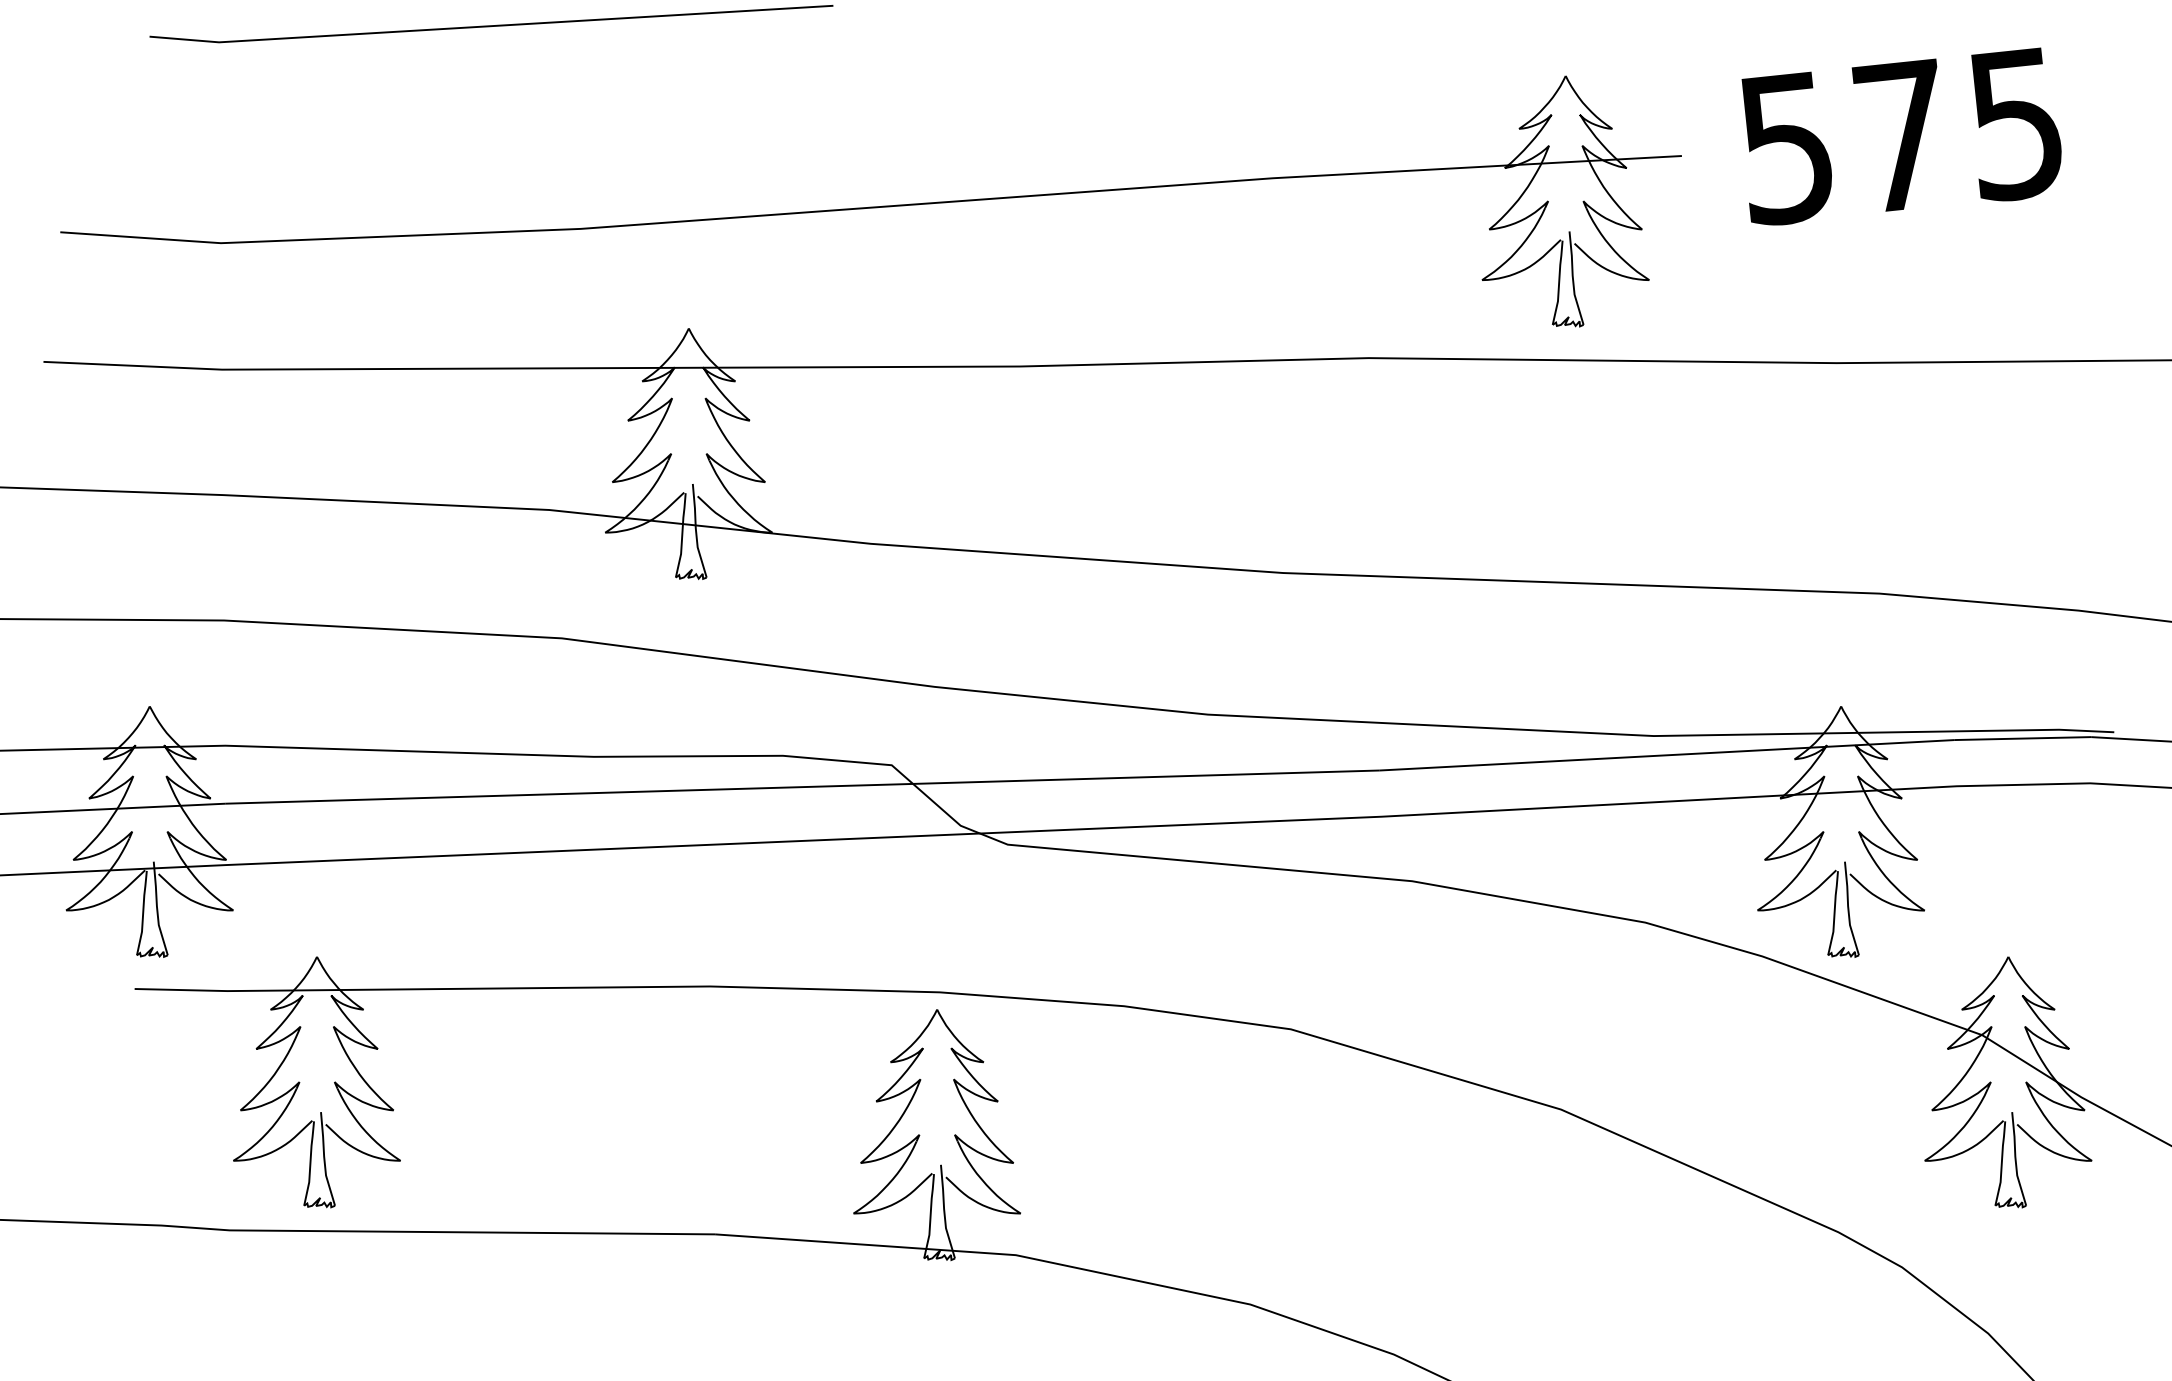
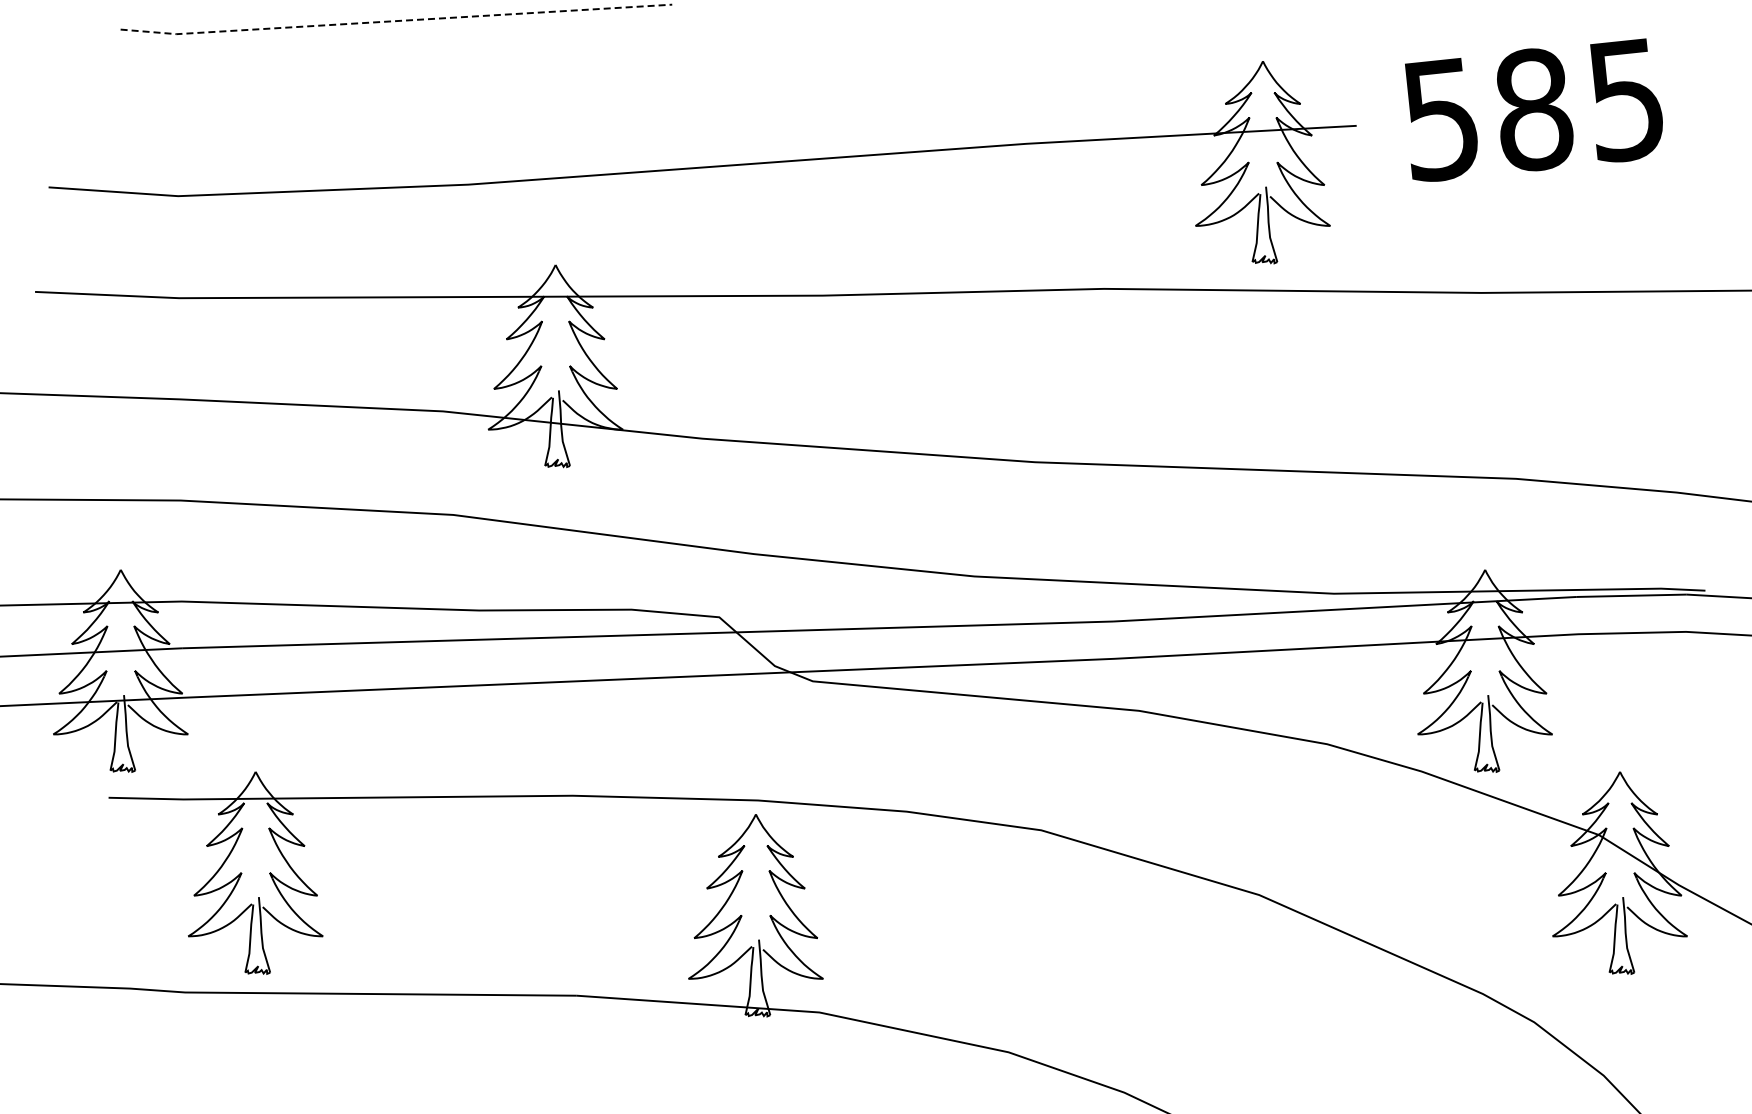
line: (491, 26) -> (396, 21), solid -> dashed
text: (1901, 135) -> (1533, 109), 575 -> 585

